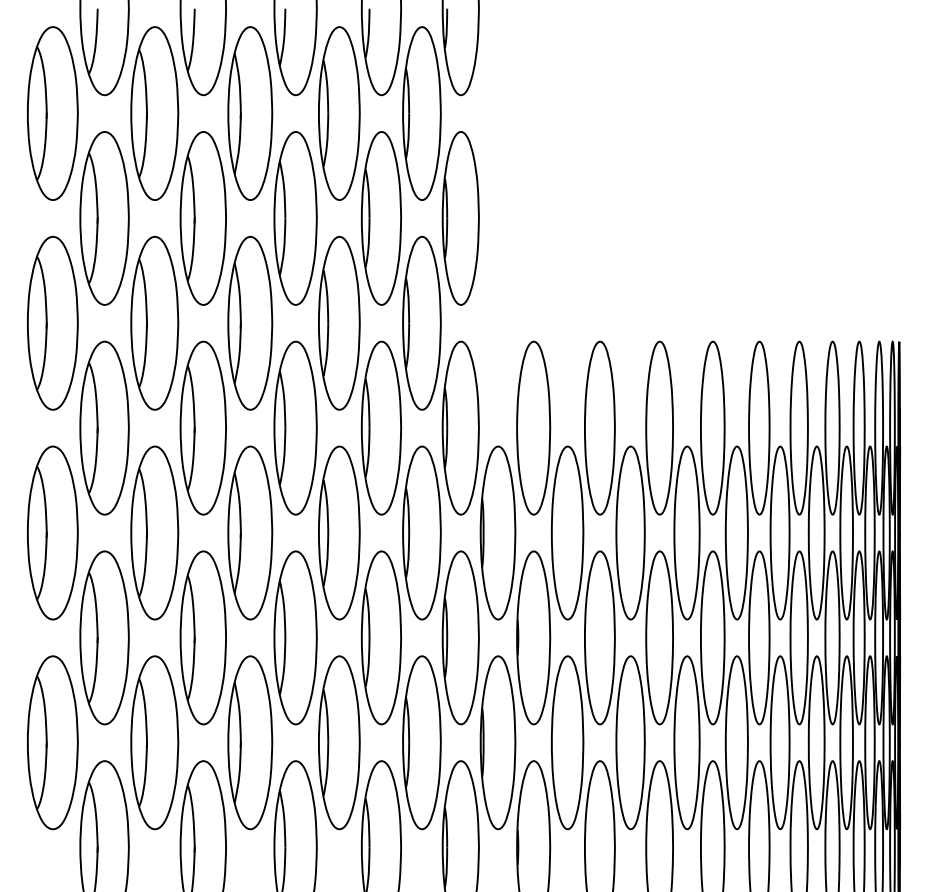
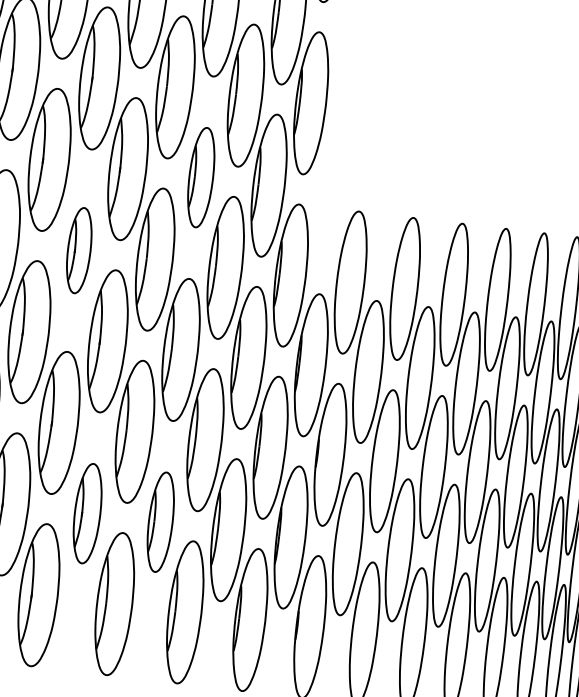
part: (339, 322) -> (201, 177), size x0.7
part: (202, 427) -> (78, 250), size x0.6
part: (250, 742) -> (87, 513), size x0.7
part: (339, 742) -> (160, 521), size x0.7

